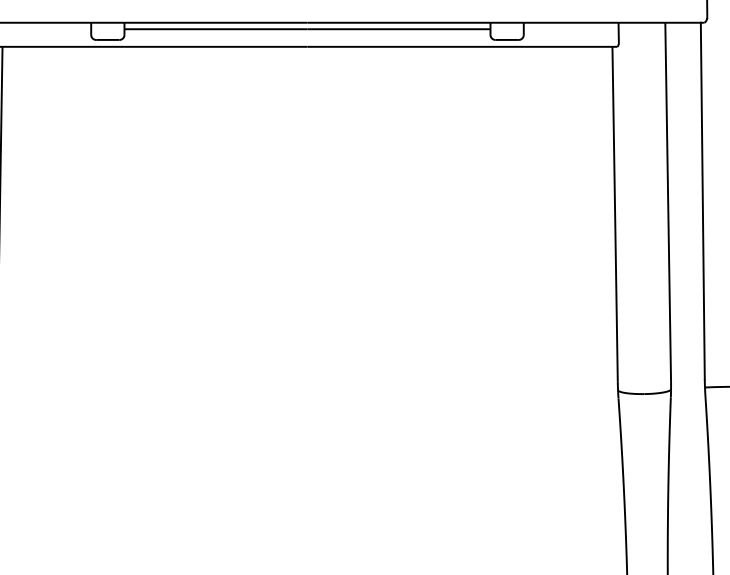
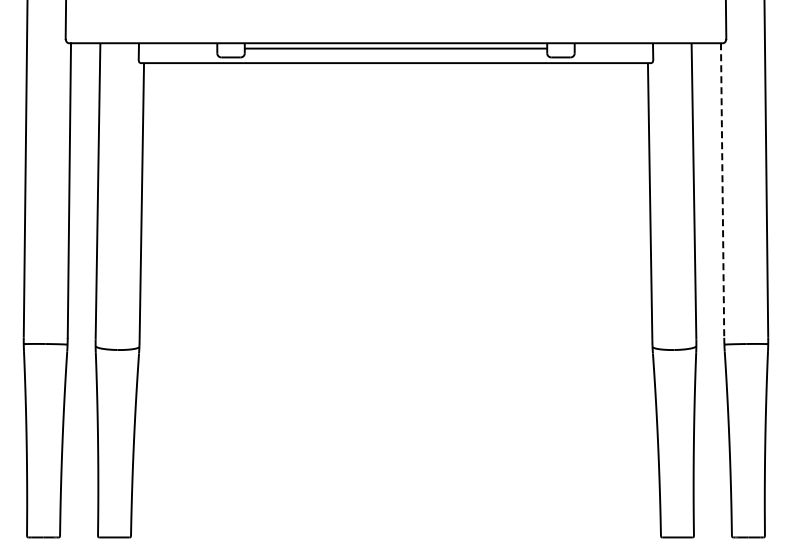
line: (702, 202) -> (722, 191), solid -> dashed

